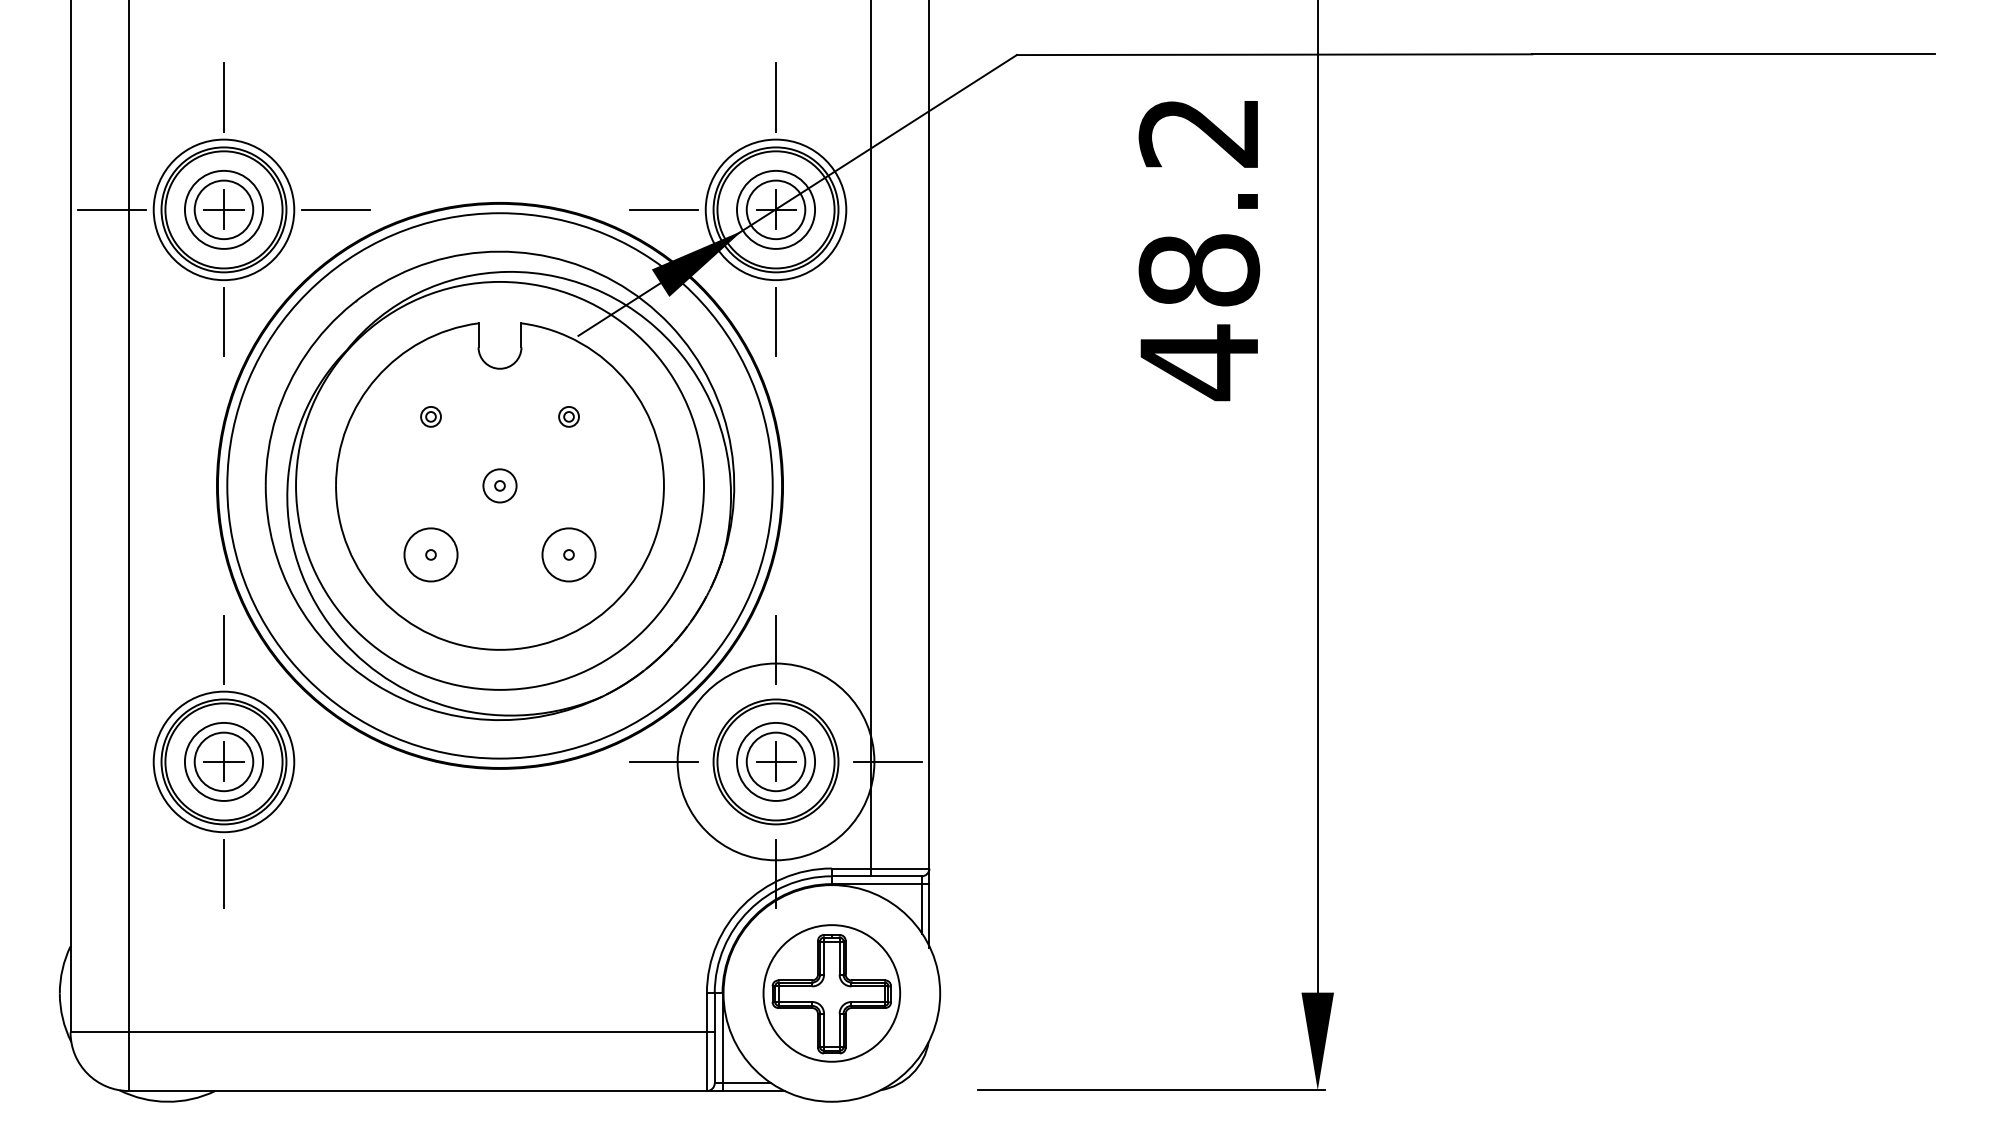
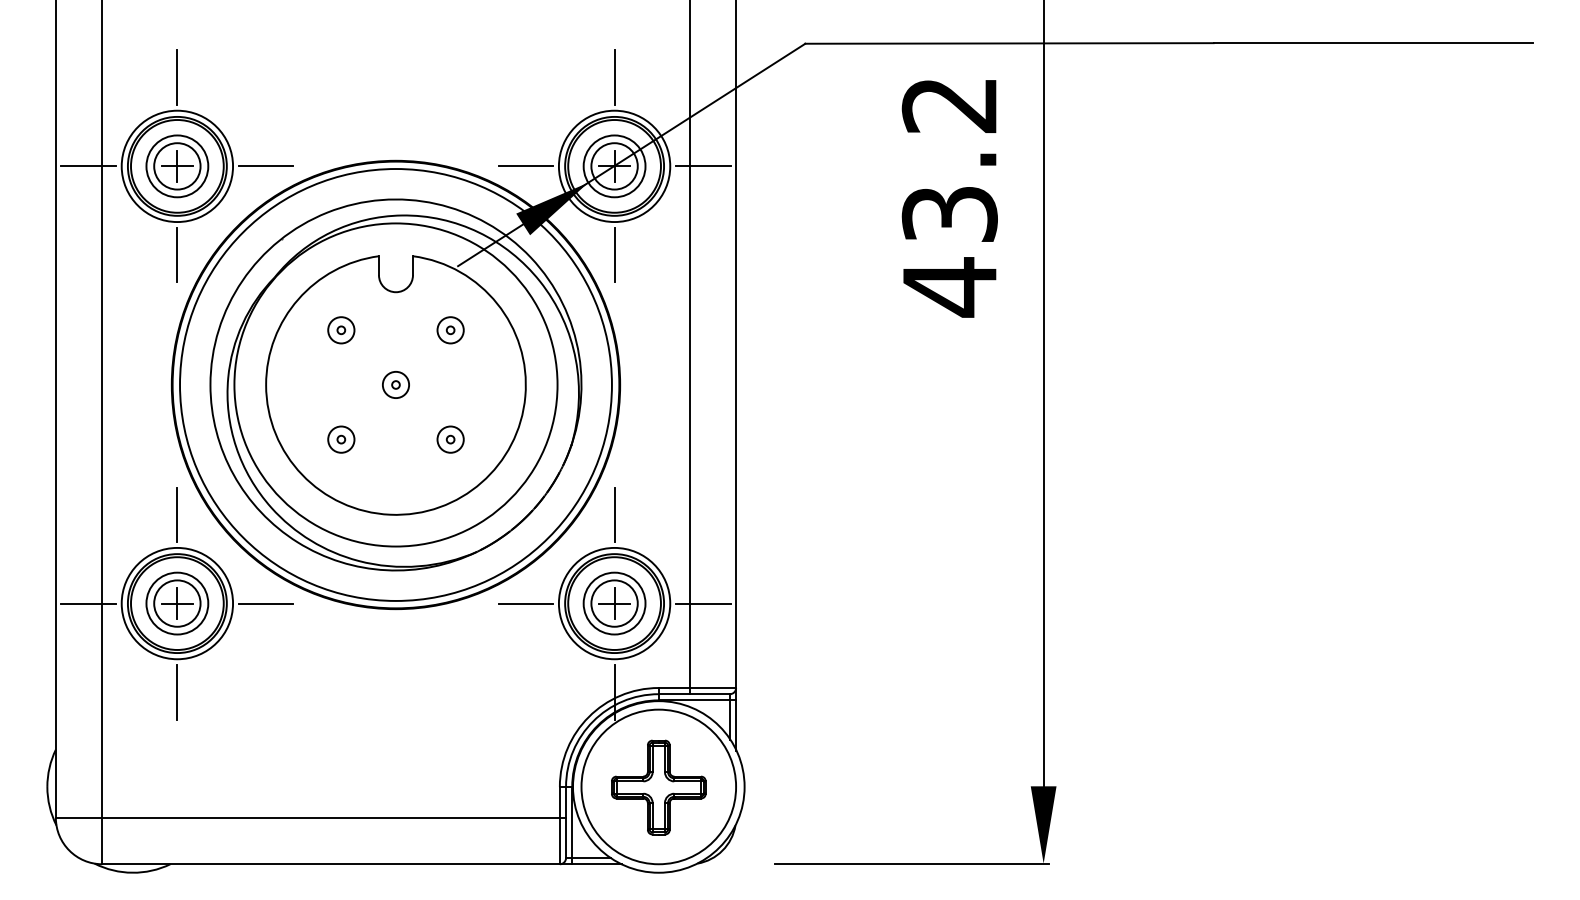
line: (888, 209) -> (703, 166), added
text: (1199, 270) -> (949, 214), 48.2 -> 43.2
circle: (430, 416) -> (340, 330), size x1.67
circle: (568, 416) -> (450, 330), size x1.67
circle: (430, 554) -> (340, 439), size x0.62
circle: (568, 554) -> (450, 439), size x0.62
line: (111, 761) -> (88, 603), added
line: (336, 761) -> (266, 603), added
circle: (775, 761) -> (614, 603), size x0.71
circle: (831, 993) -> (658, 786), size x1.43

